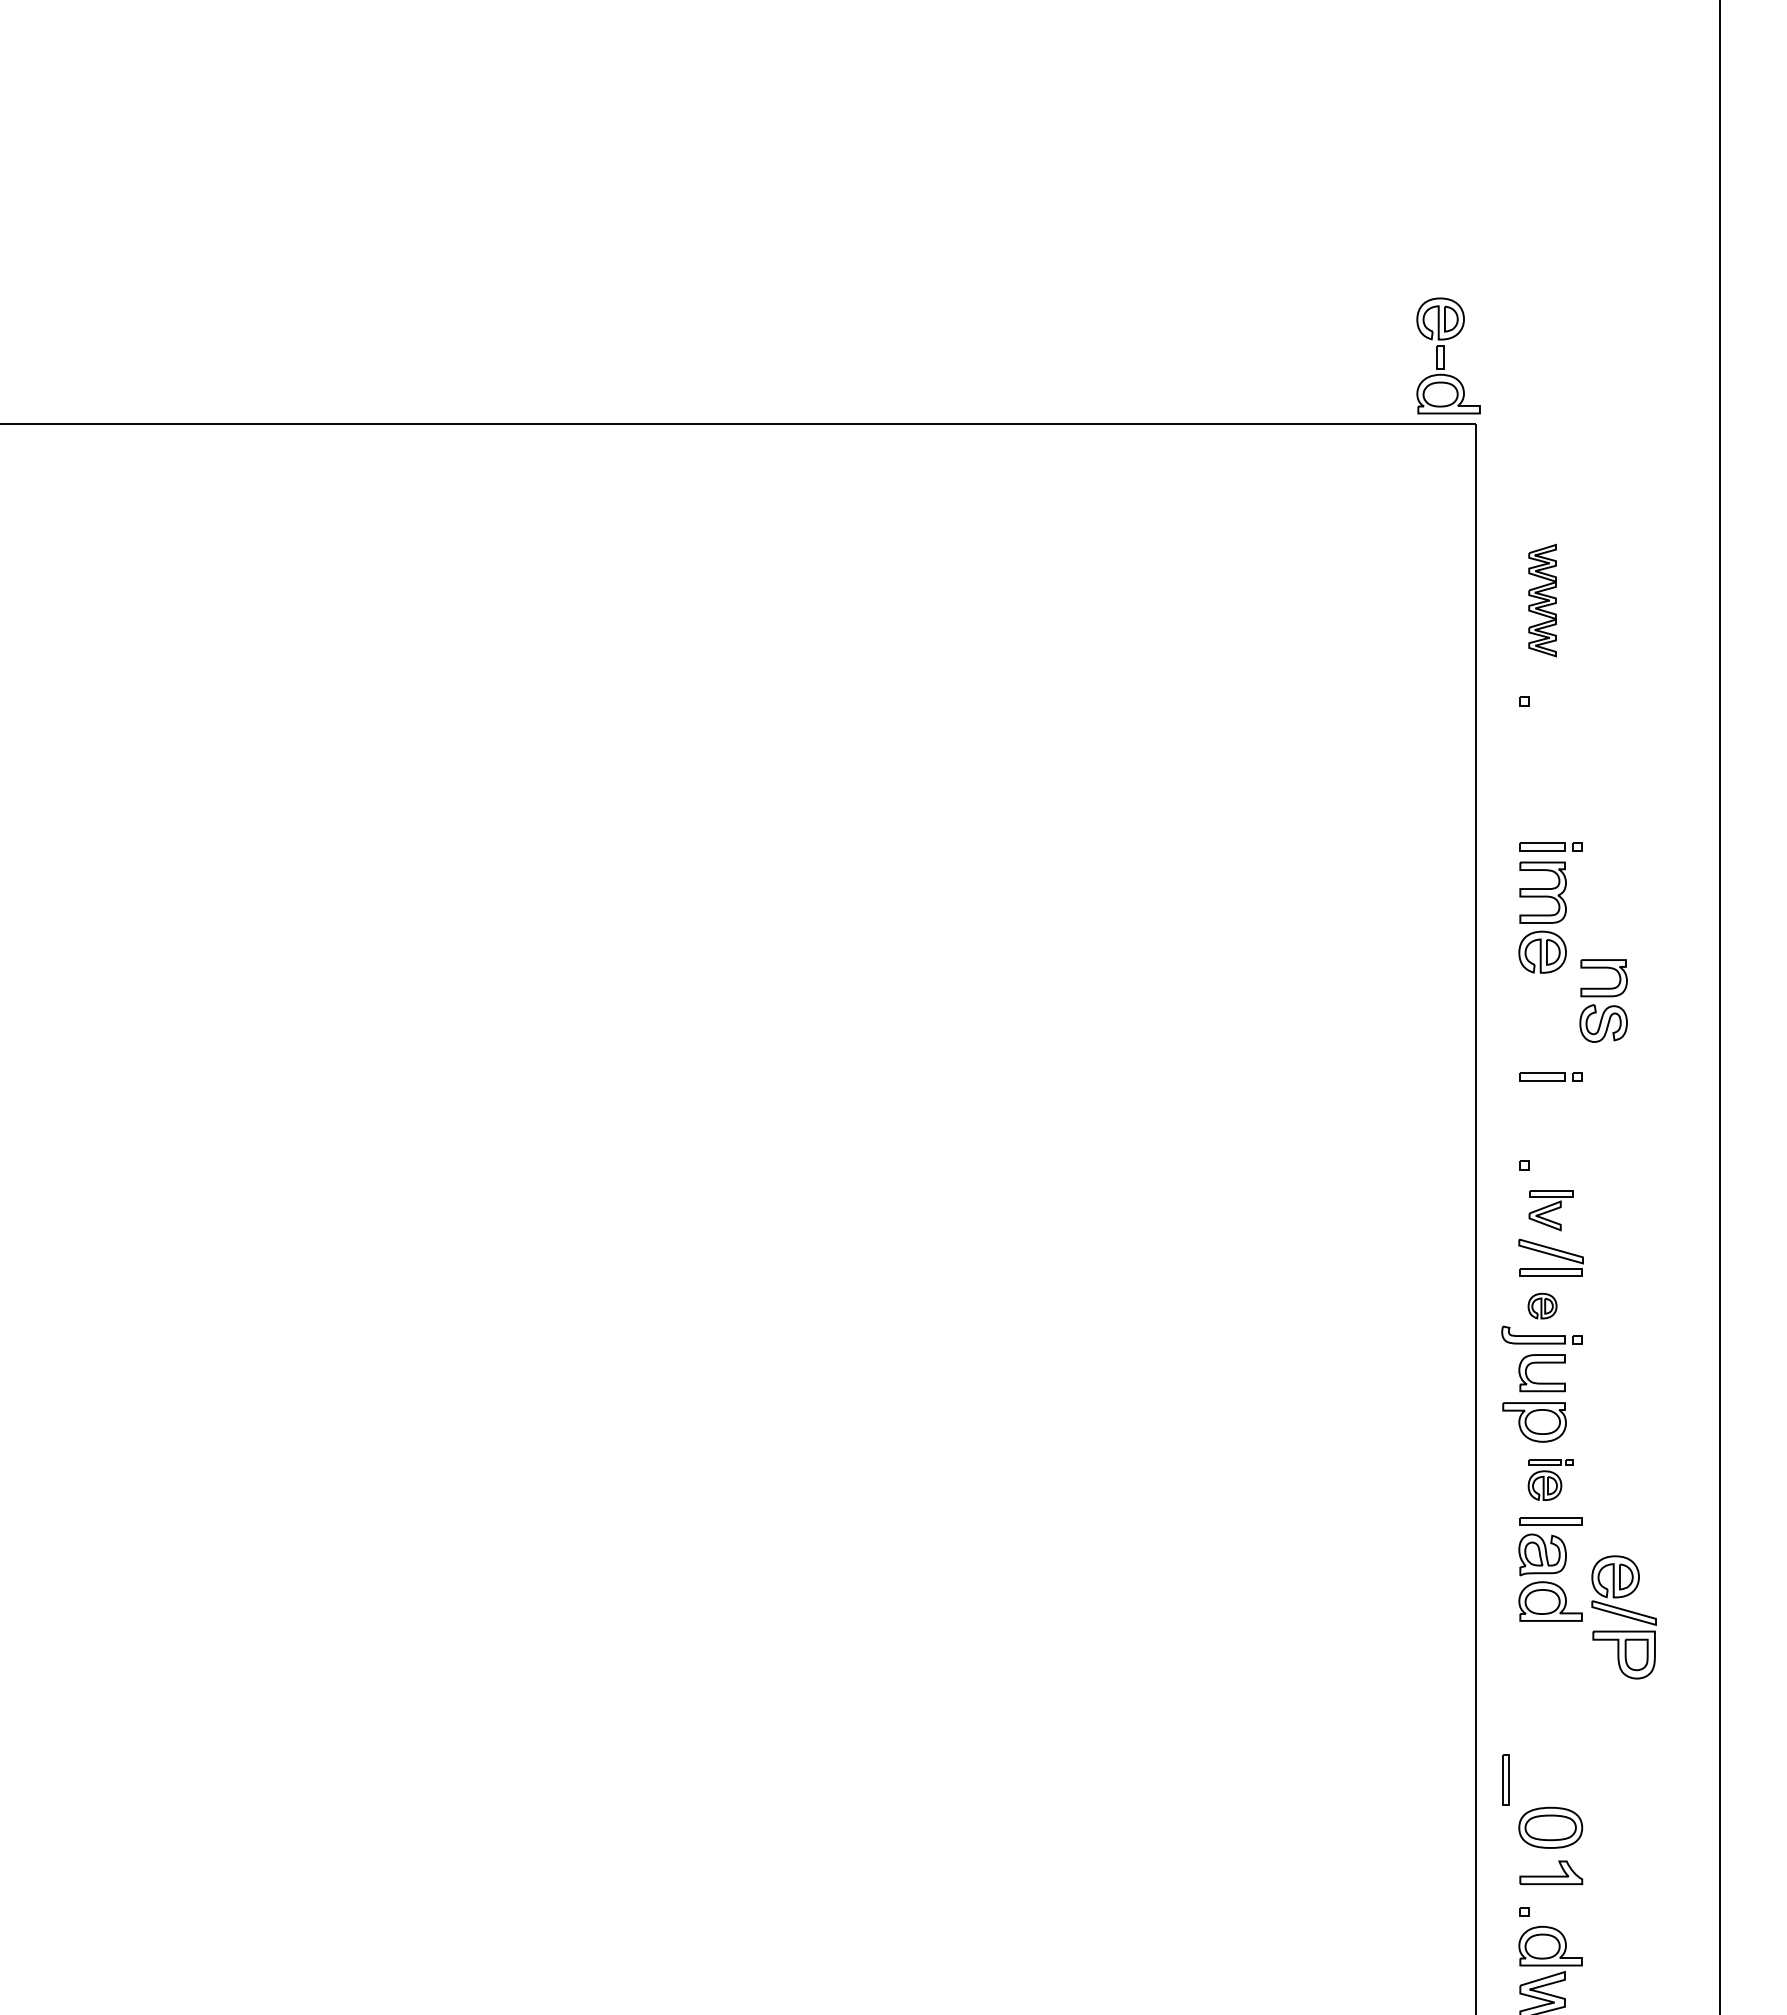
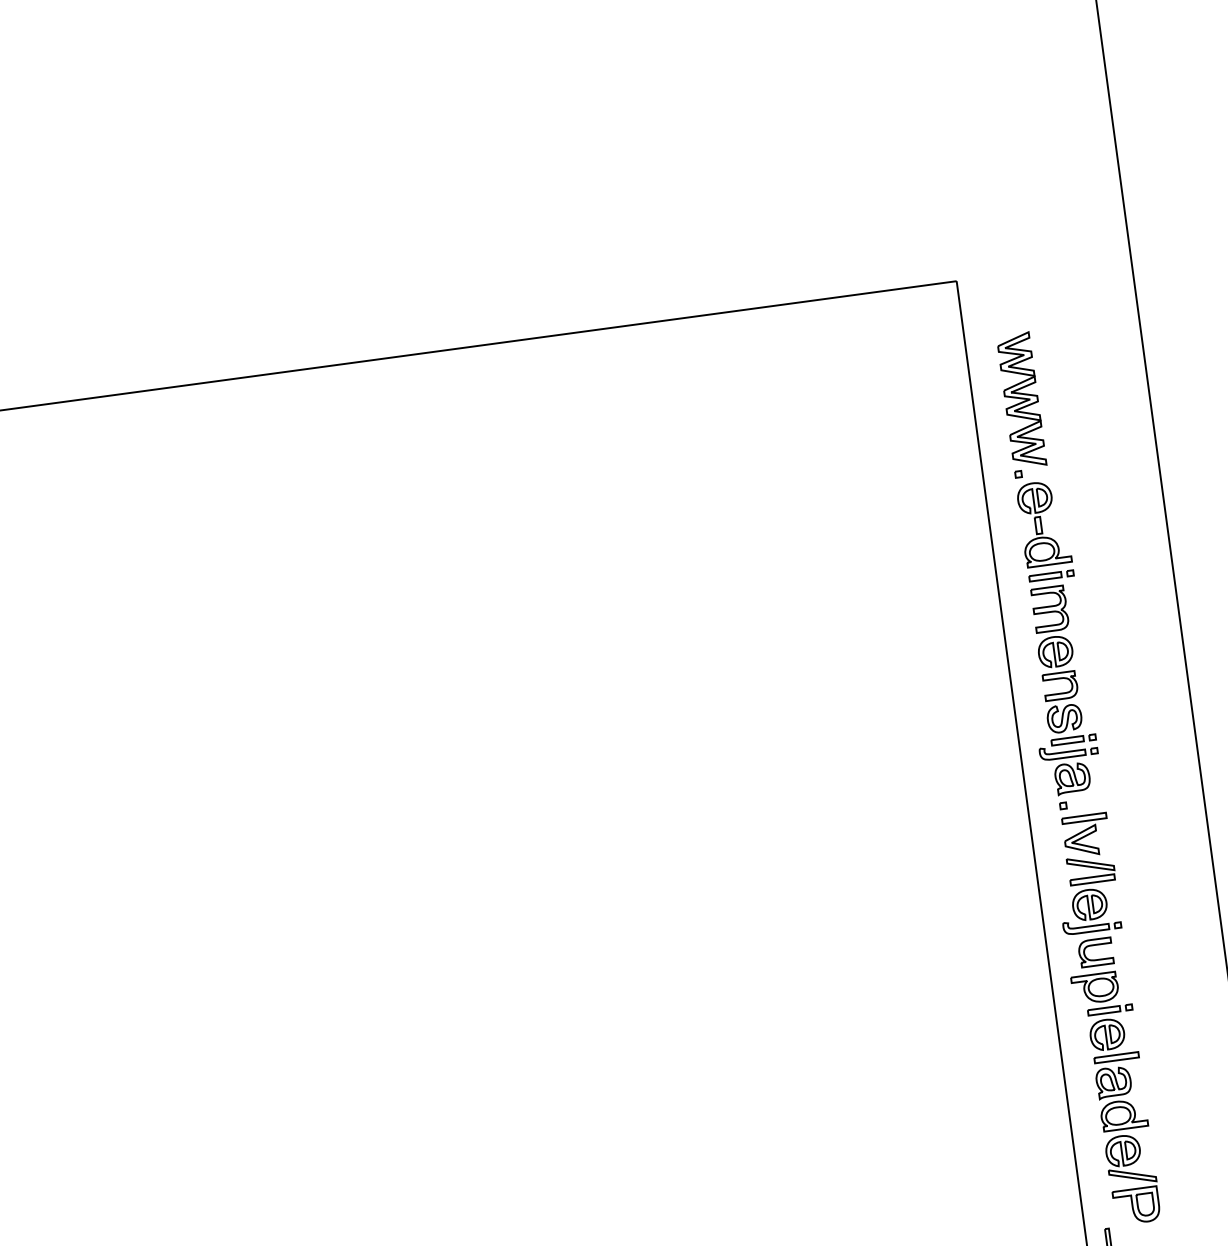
part: (1448, 355) -> (1043, 523), moved
part: (1542, 600) -> (1021, 400), size x1.67
part: (1603, 1000) -> (1062, 701), moved
part: (1541, 1115) -> (1070, 768), added
part: (1550, 1210) -> (1086, 835), size x1.43
part: (1542, 1305) -> (1089, 904), size x1.67
part: (1550, 1479) -> (1112, 1027), size x1.43
part: (1623, 1617) -> (1132, 1179), moved

